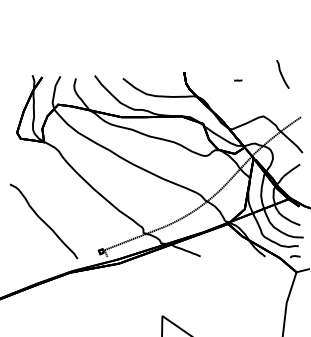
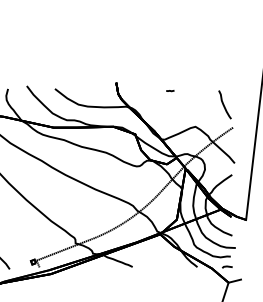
curve: (282, 74) -> (224, 104), moved

